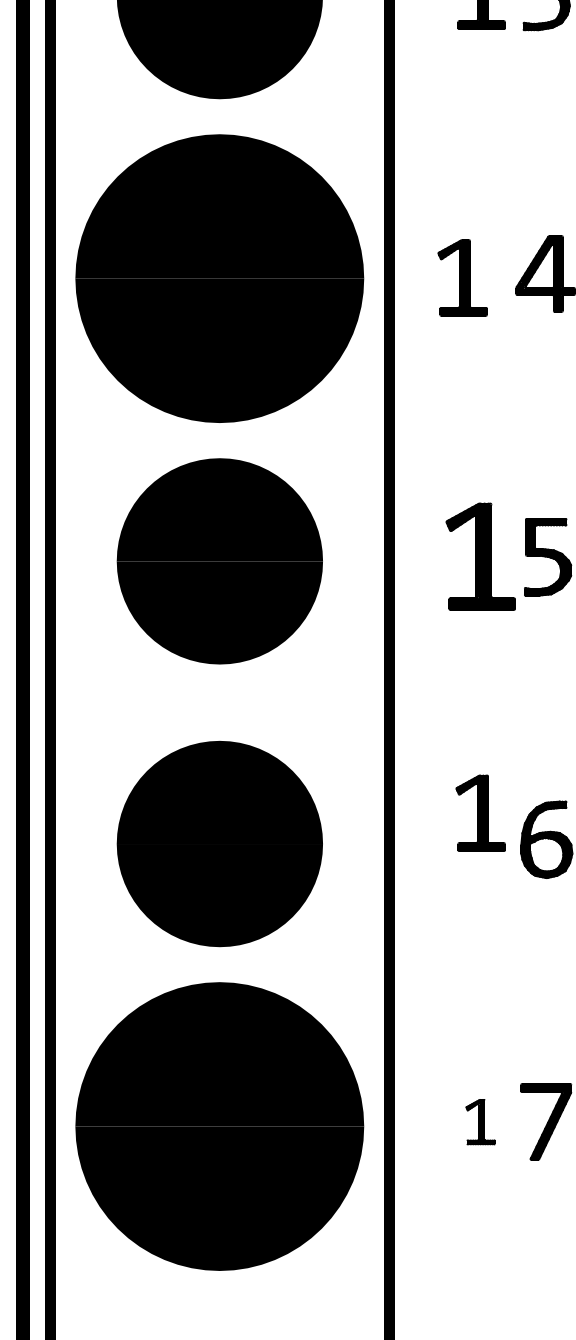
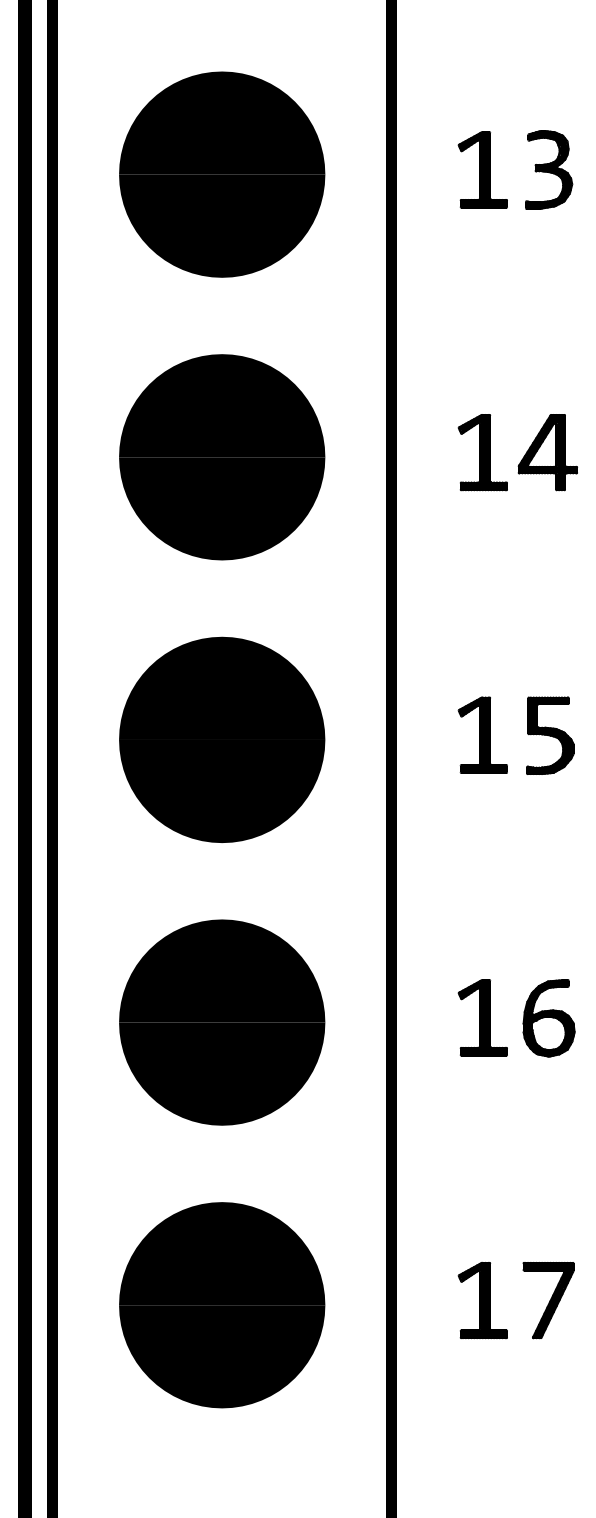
part: (462, 277) -> (482, 452), moved
part: (220, 278) -> (222, 457), size x0.71
part: (480, 555) -> (482, 734), size x0.71
part: (480, 812) -> (482, 1017), moved
part: (480, 1121) -> (482, 1300), size x1.67
part: (220, 1126) -> (222, 1305), size x0.71

